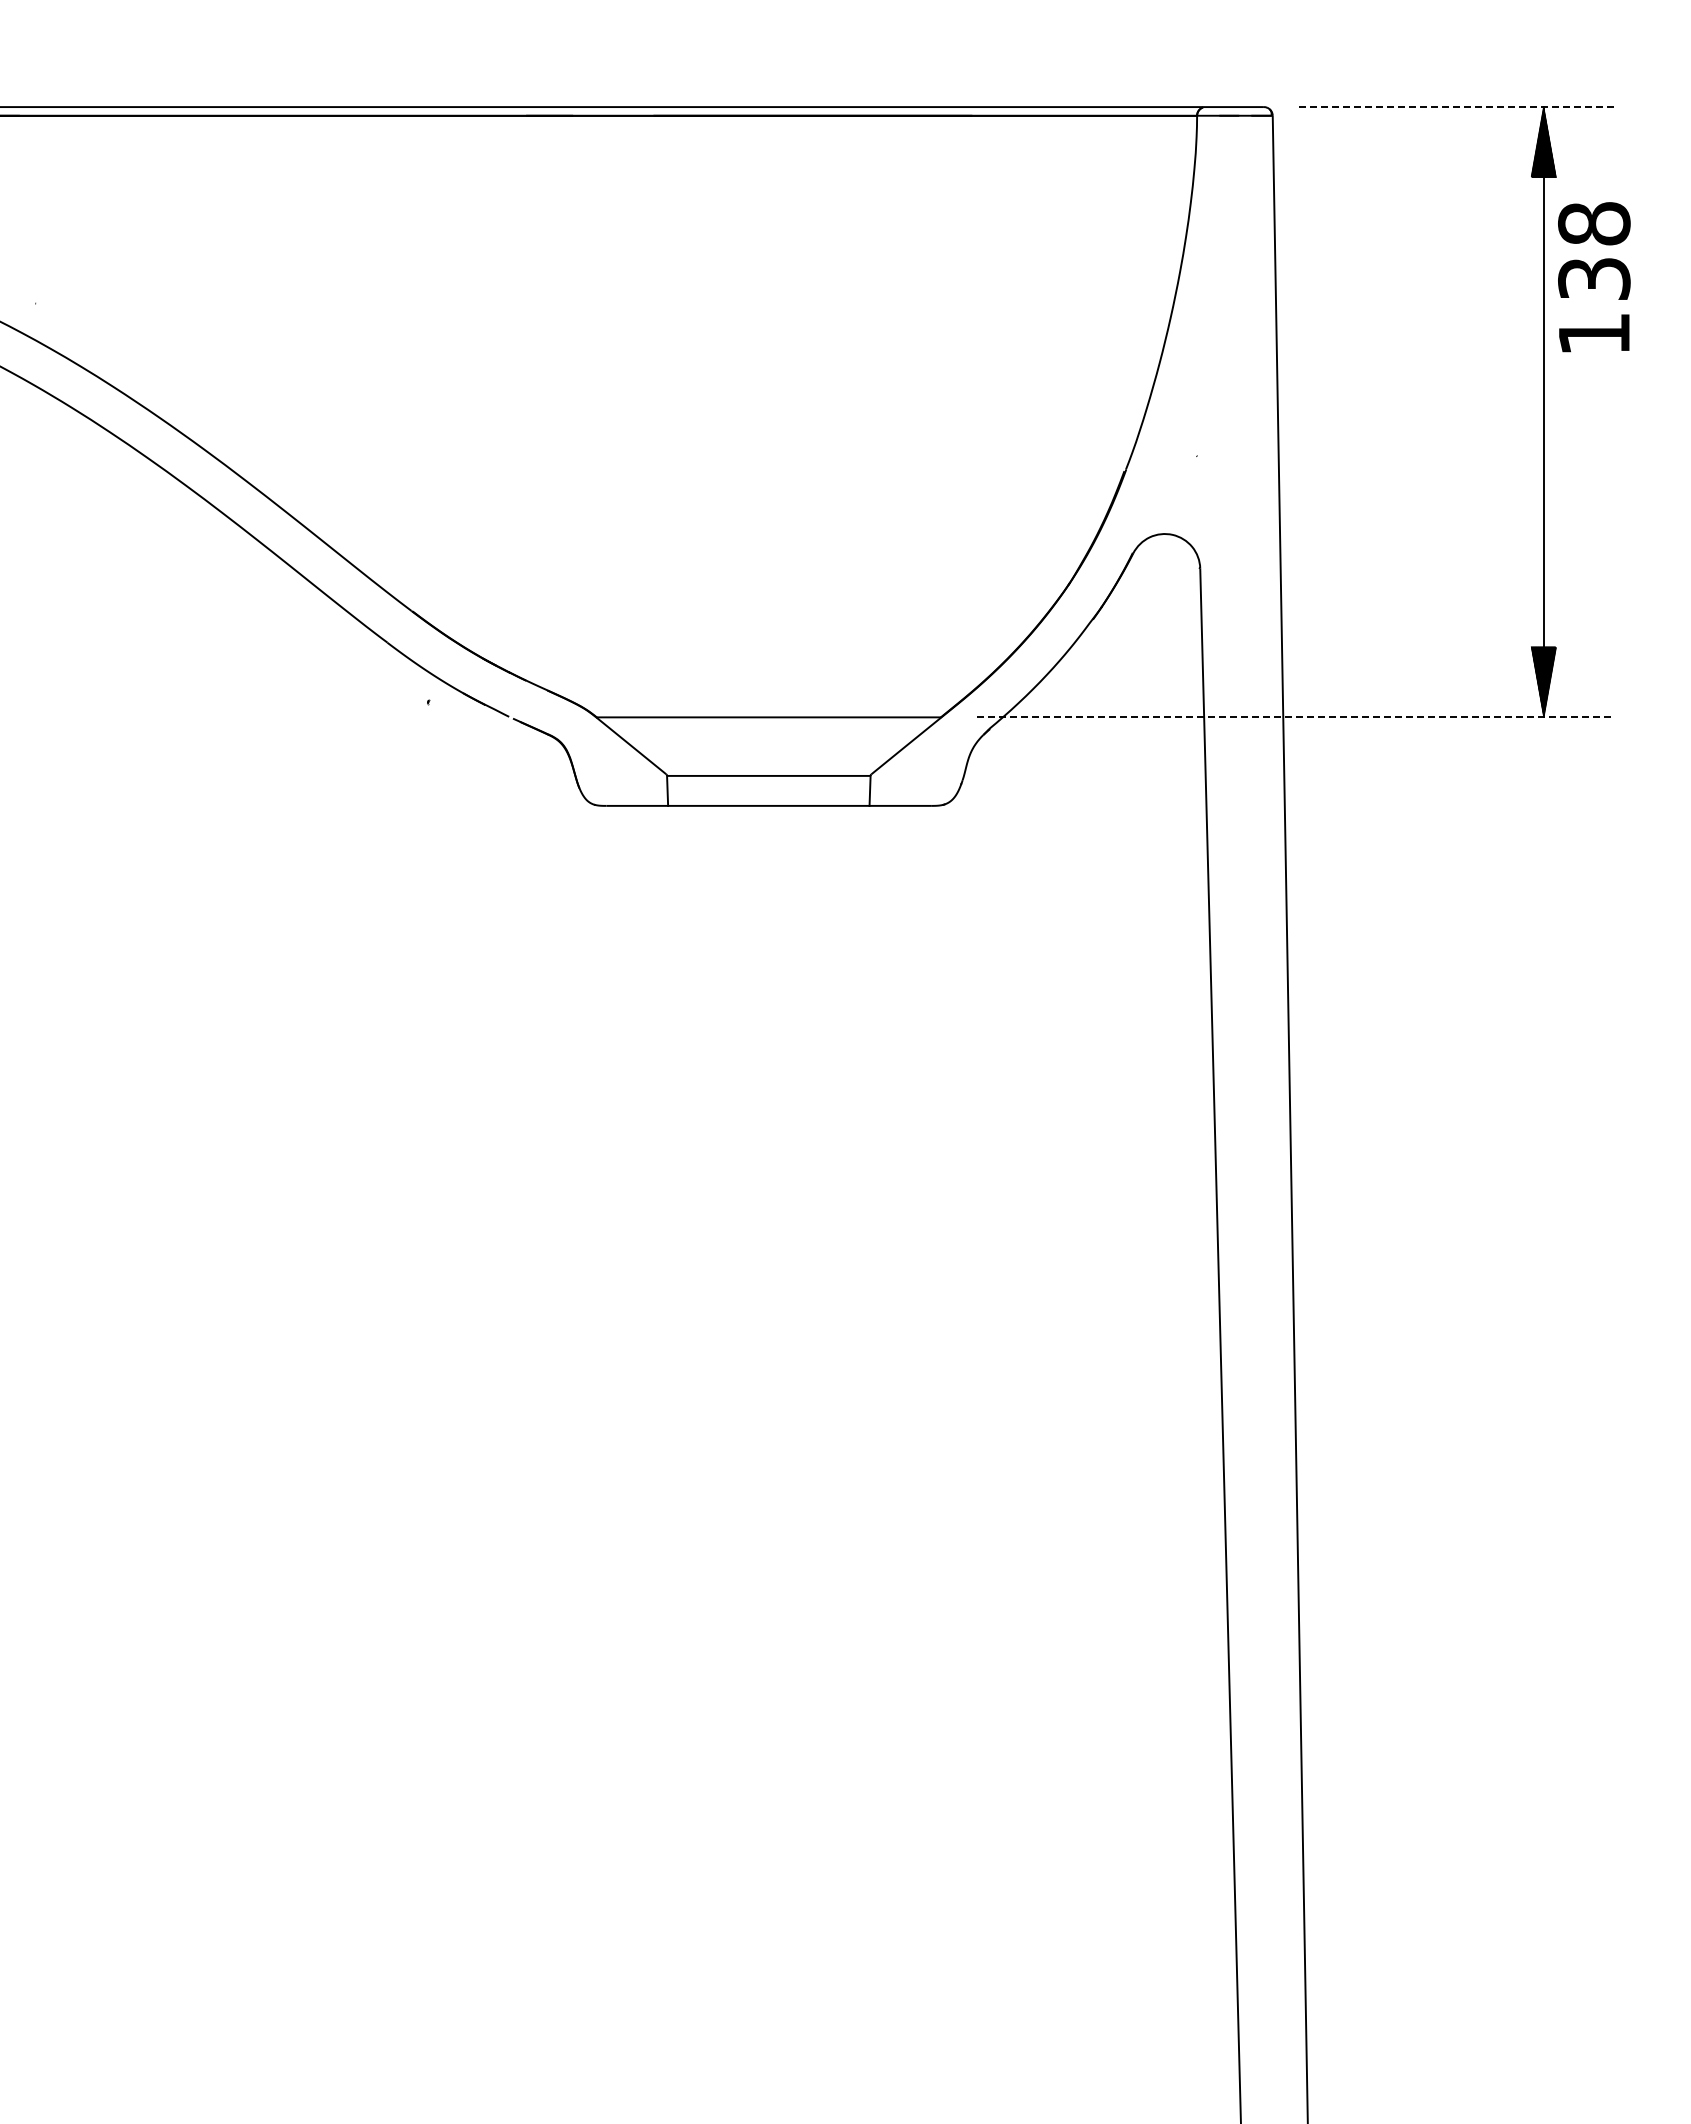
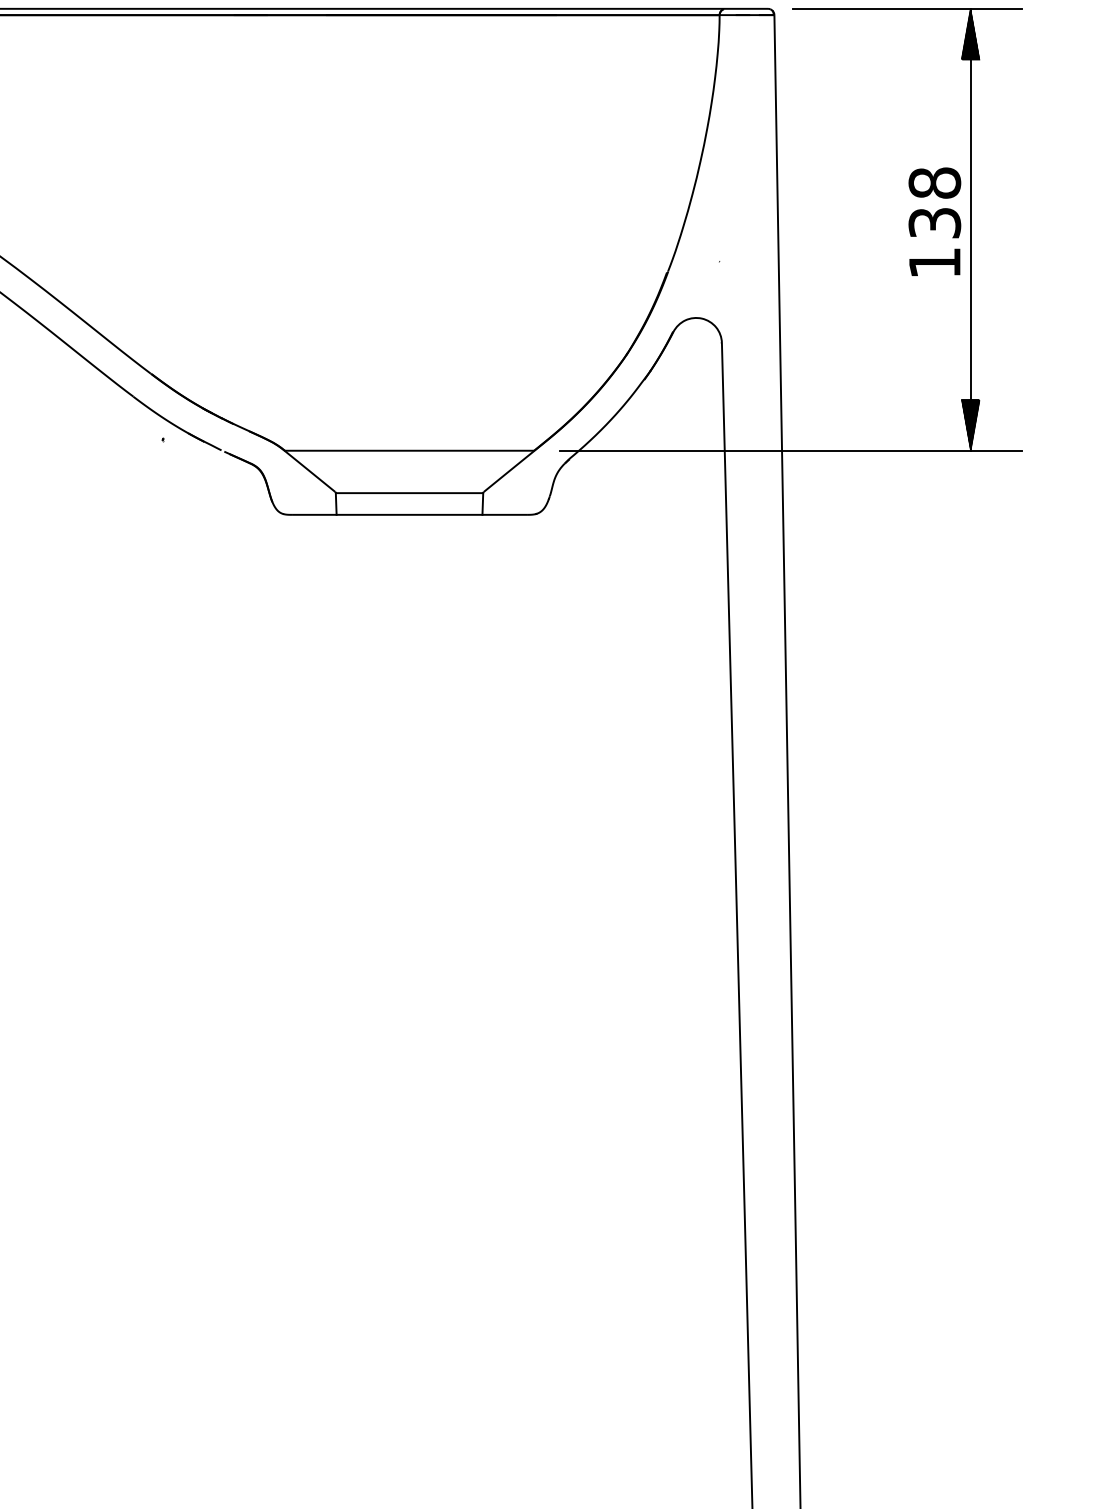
line: (1457, 107) -> (908, 9), dashed -> solid
text: (1594, 277) -> (934, 222), moved
line: (1295, 717) -> (790, 450), dashed -> solid

